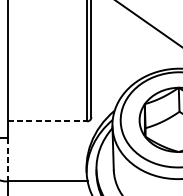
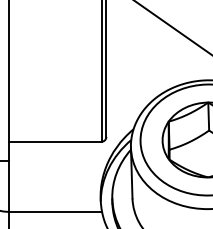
line: (47, 121) -> (55, 141), dashed -> solid
line: (7, 160) -> (8, 187), dashed -> solid

